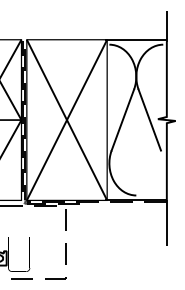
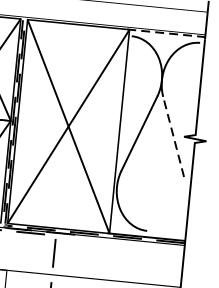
line: (136, 39) -> (166, 33), solid -> dashed
line: (149, 119) -> (173, 136), solid -> dashed

